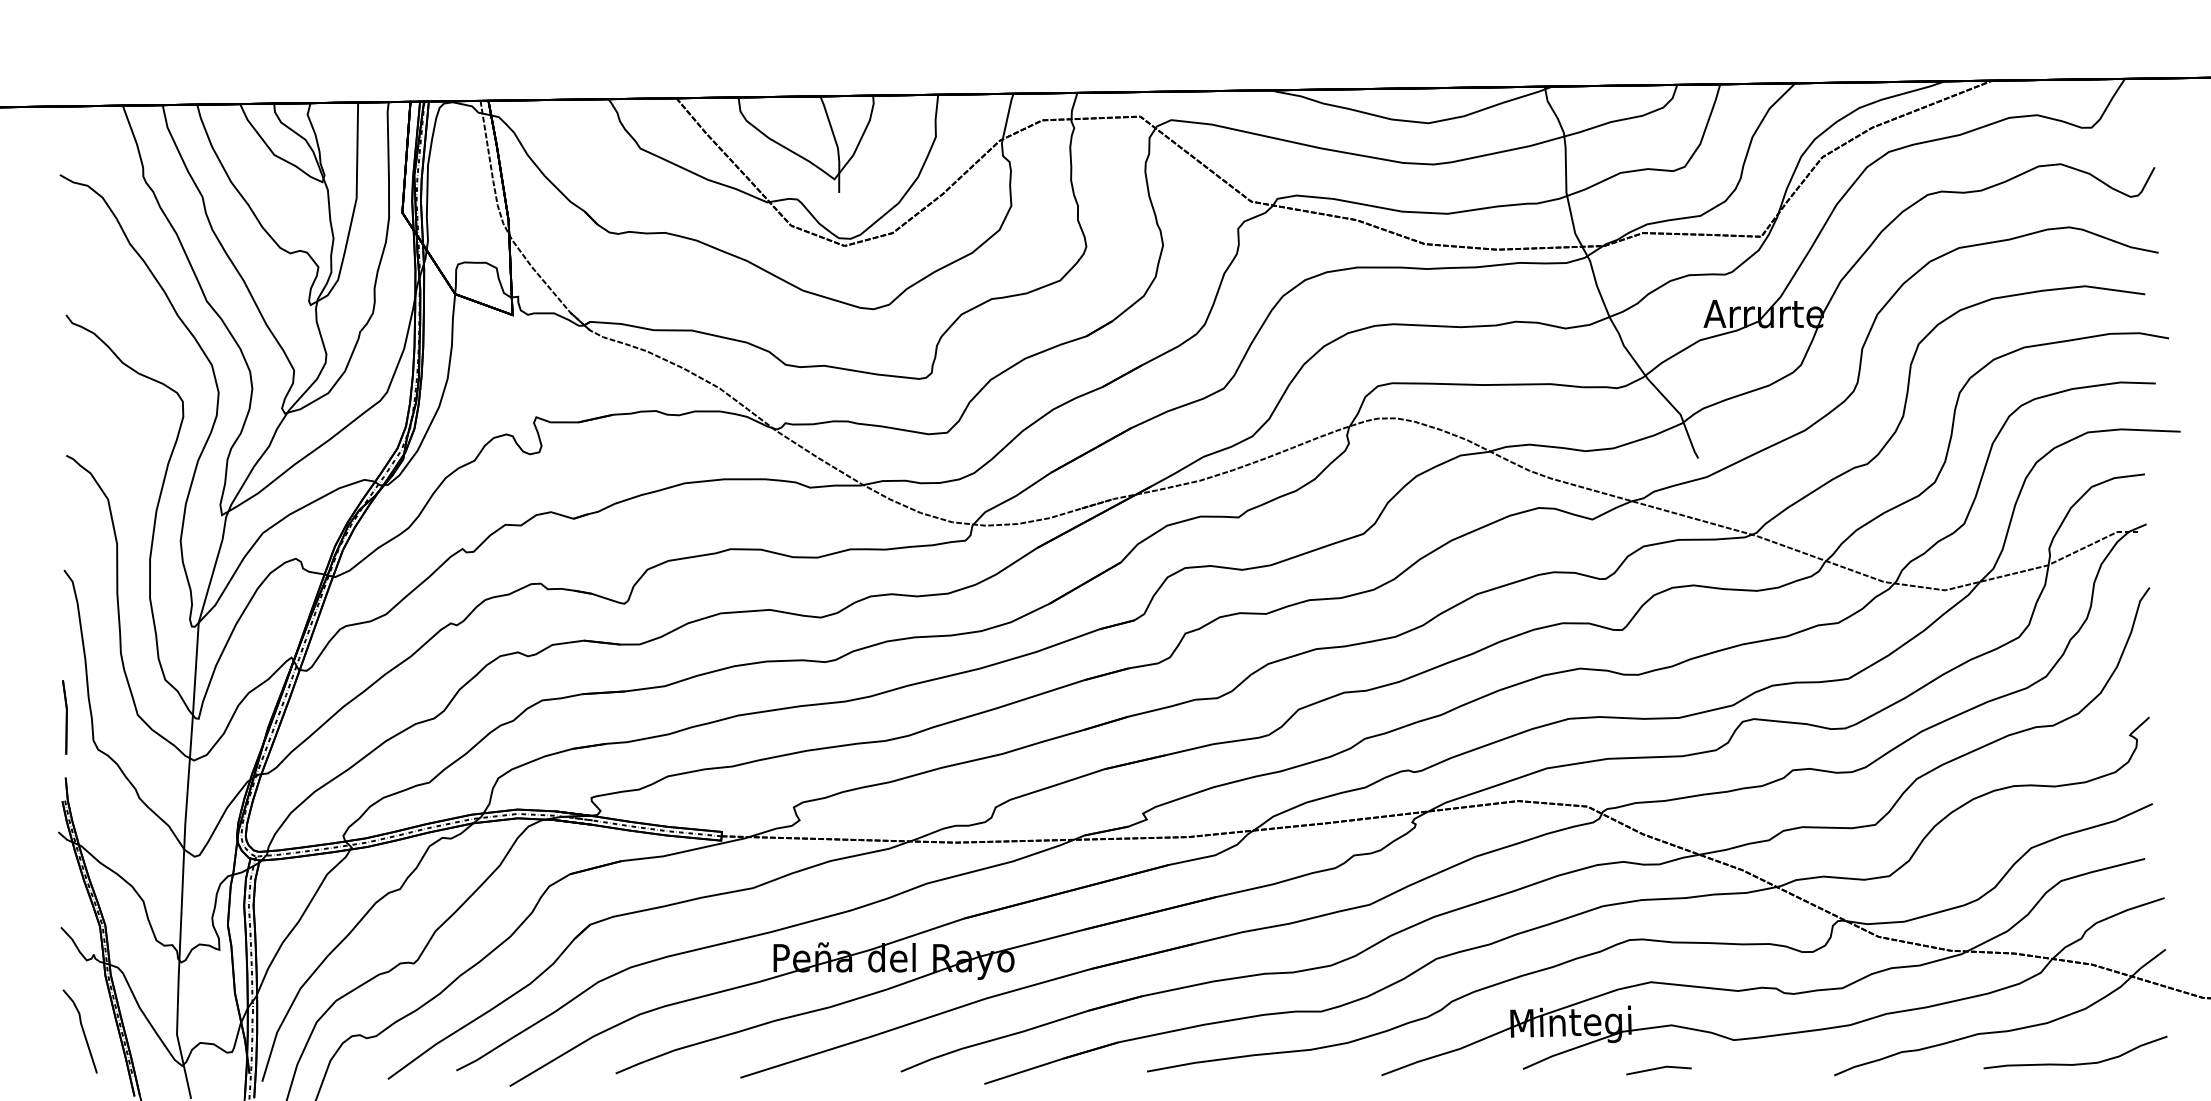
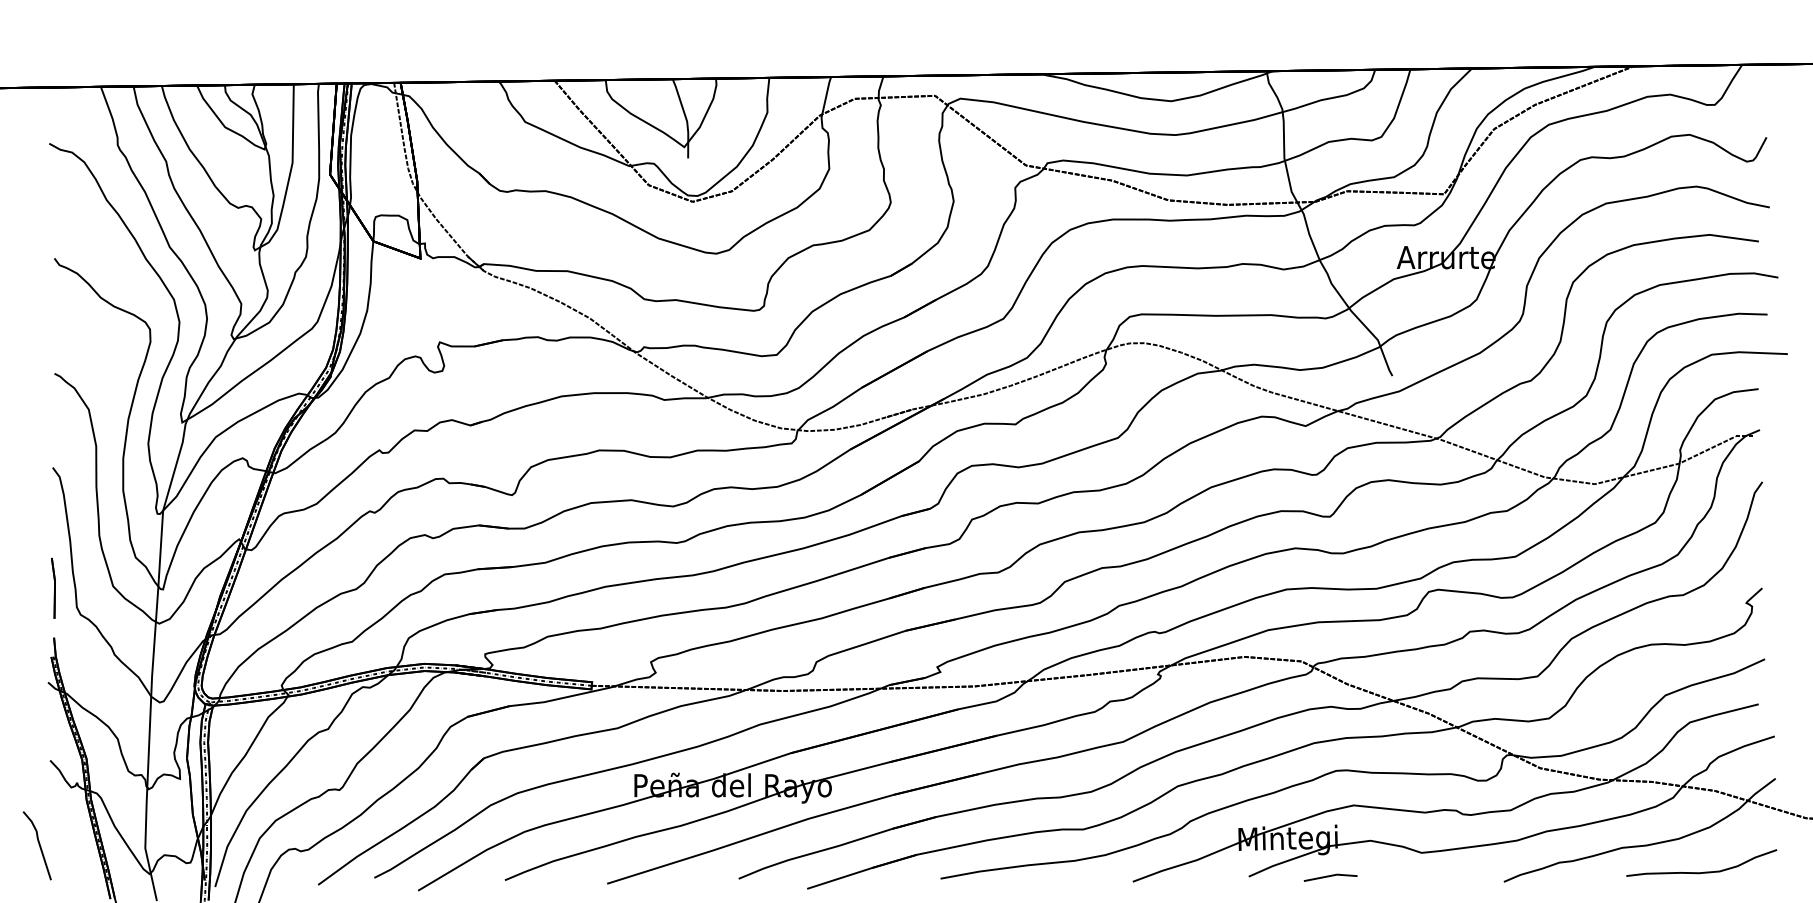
line: (82, 1031) -> (39, 845), moved
line: (1658, 1069) -> (1330, 876), moved

